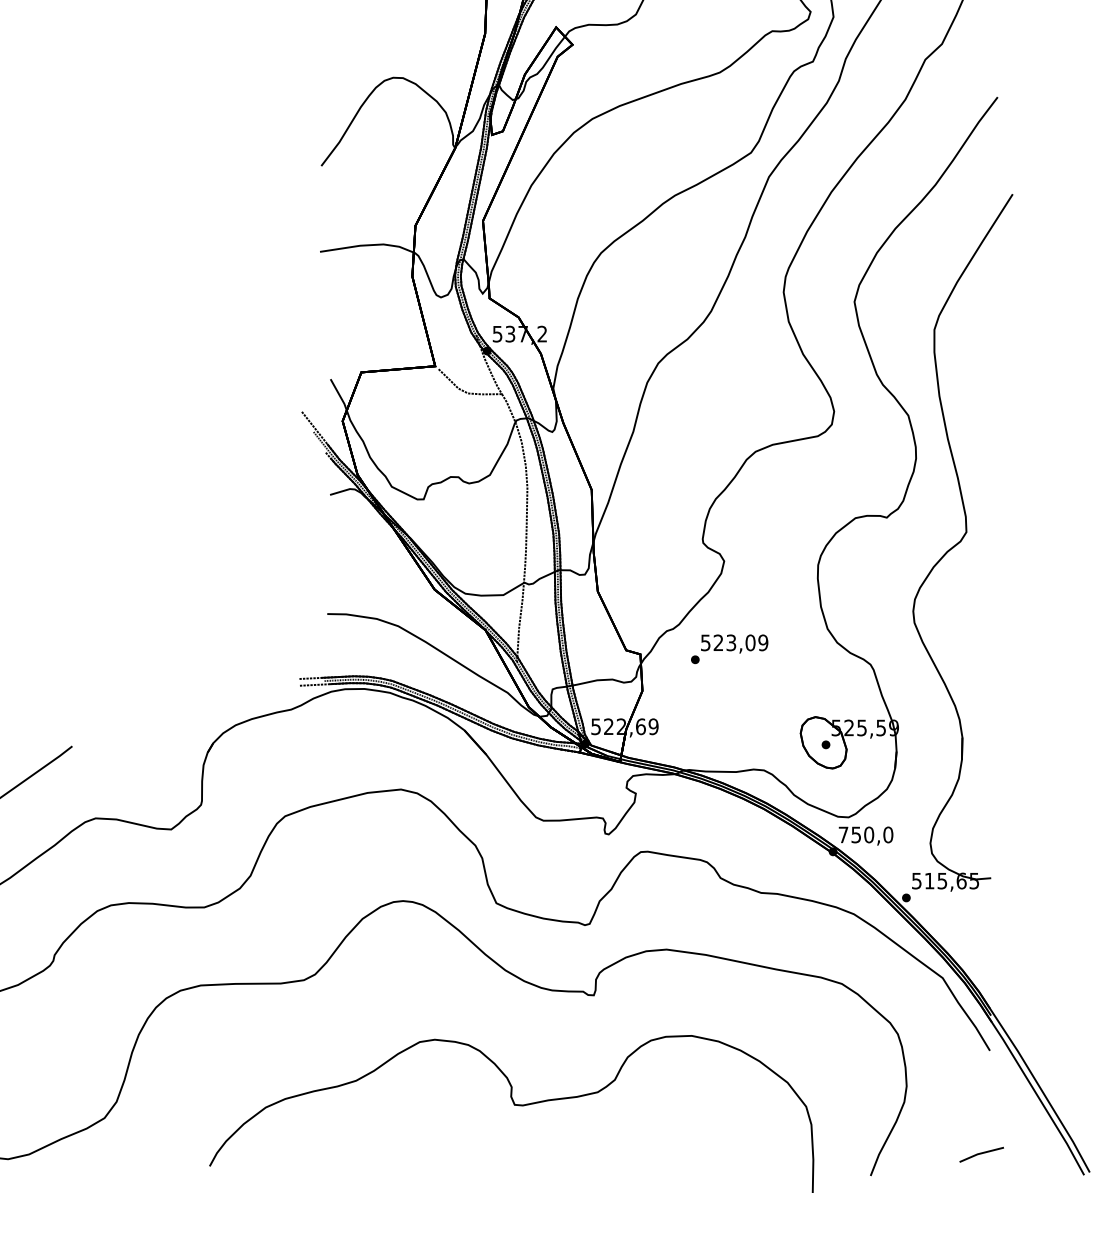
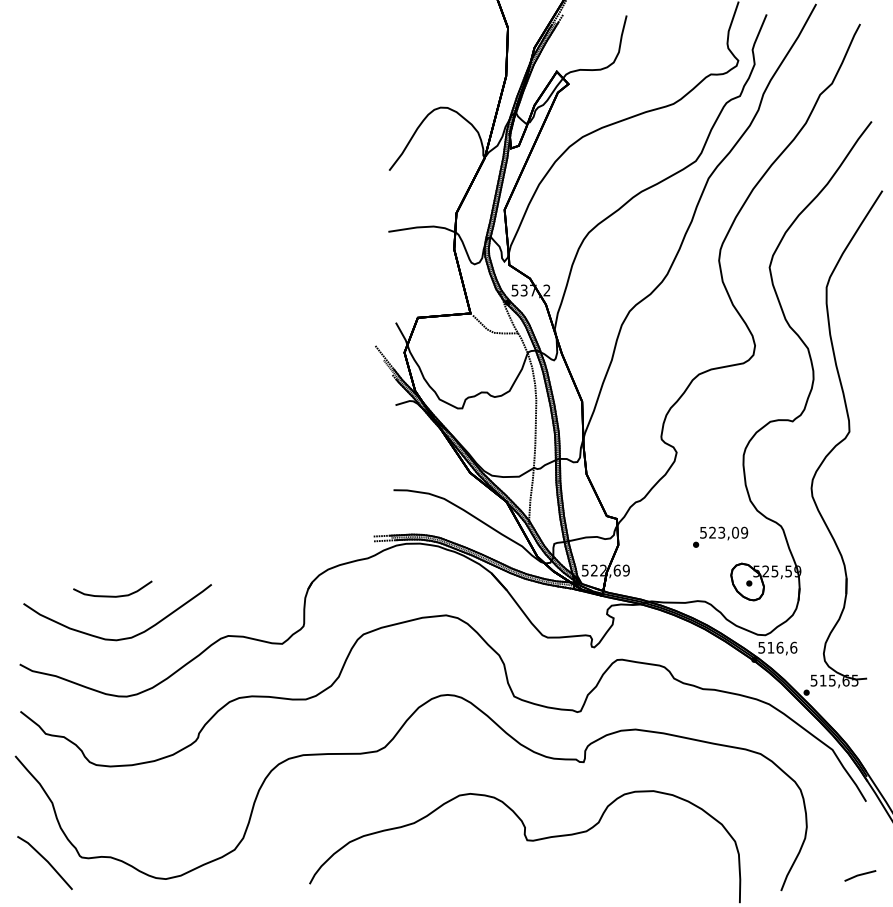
text: (729, 648) -> (720, 536), moved
text: (865, 834) -> (777, 647), 750,0 -> 516,6

